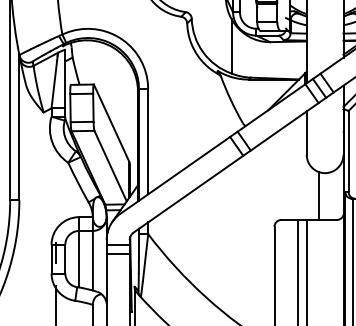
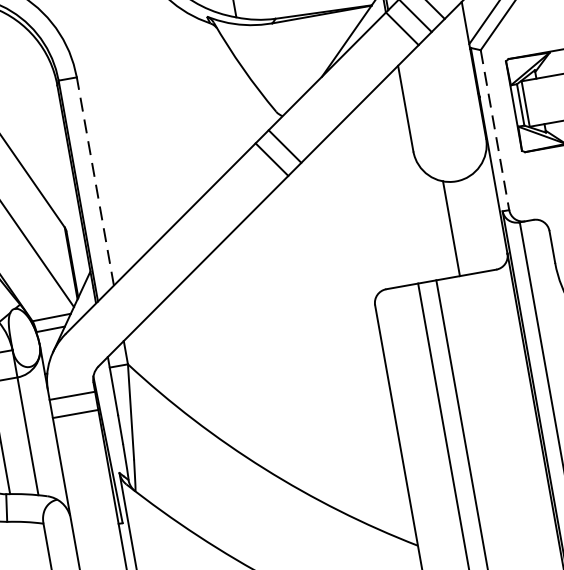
line: (148, 141) -> (95, 180), solid -> dashed
line: (348, 151) -> (494, 130), solid -> dashed

